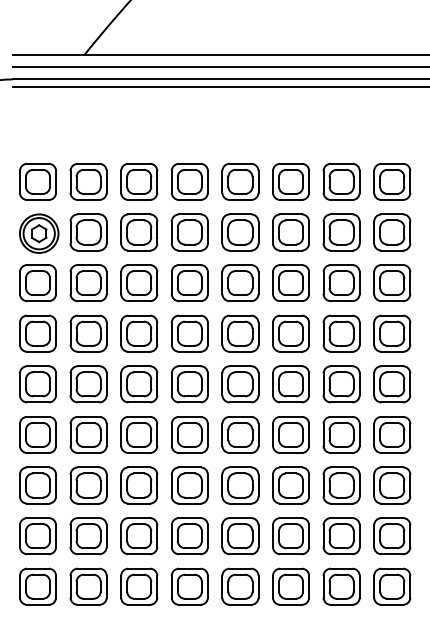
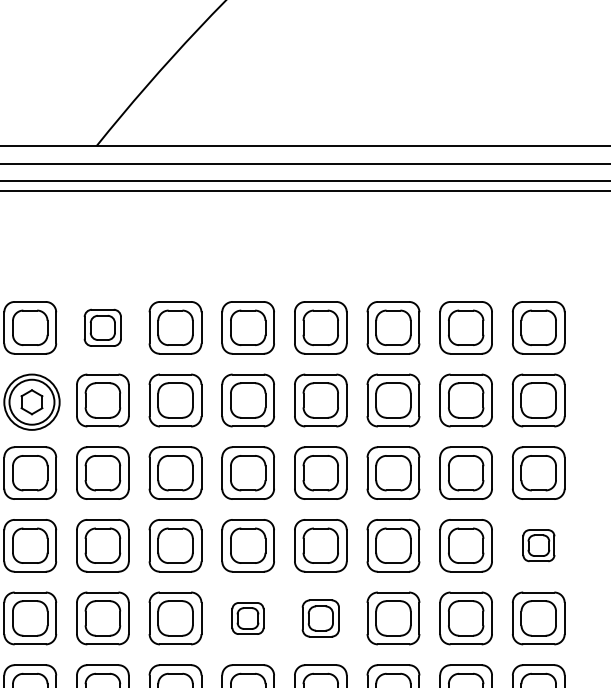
part: (88, 181) -> (102, 327), size x0.7
part: (392, 333) -> (539, 545), size x0.6
part: (189, 384) -> (247, 618), size x0.6
part: (240, 384) -> (320, 618), size x0.7

